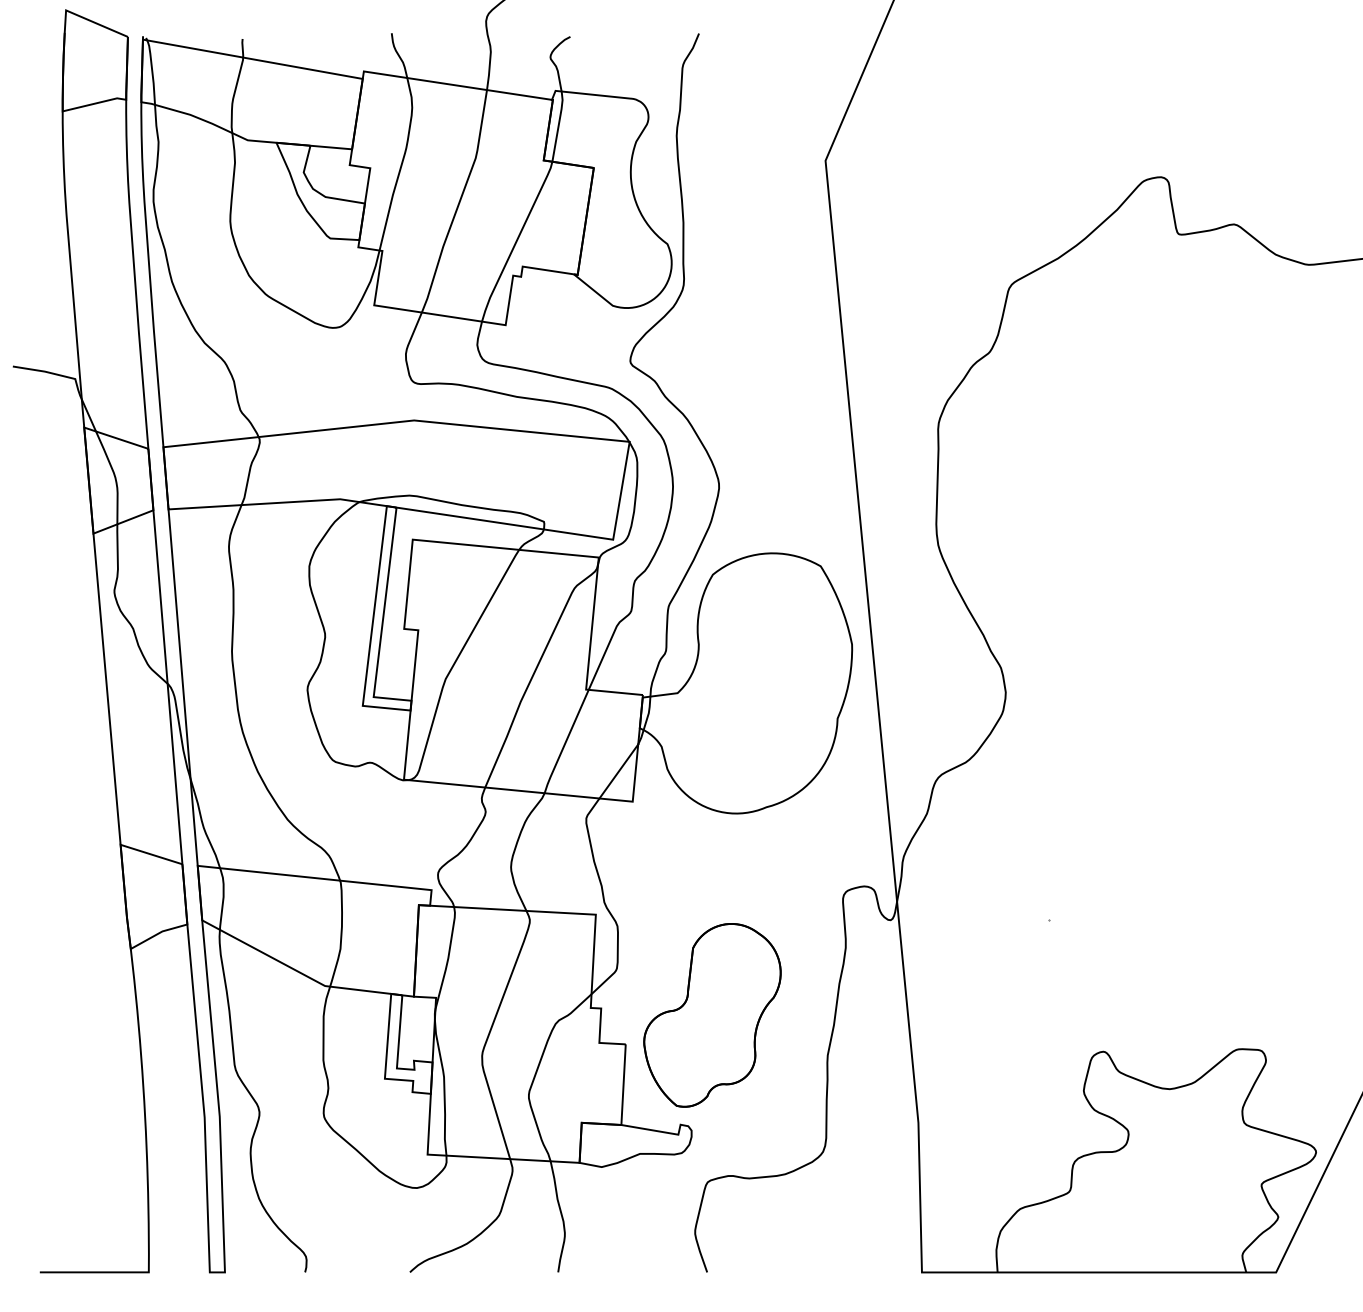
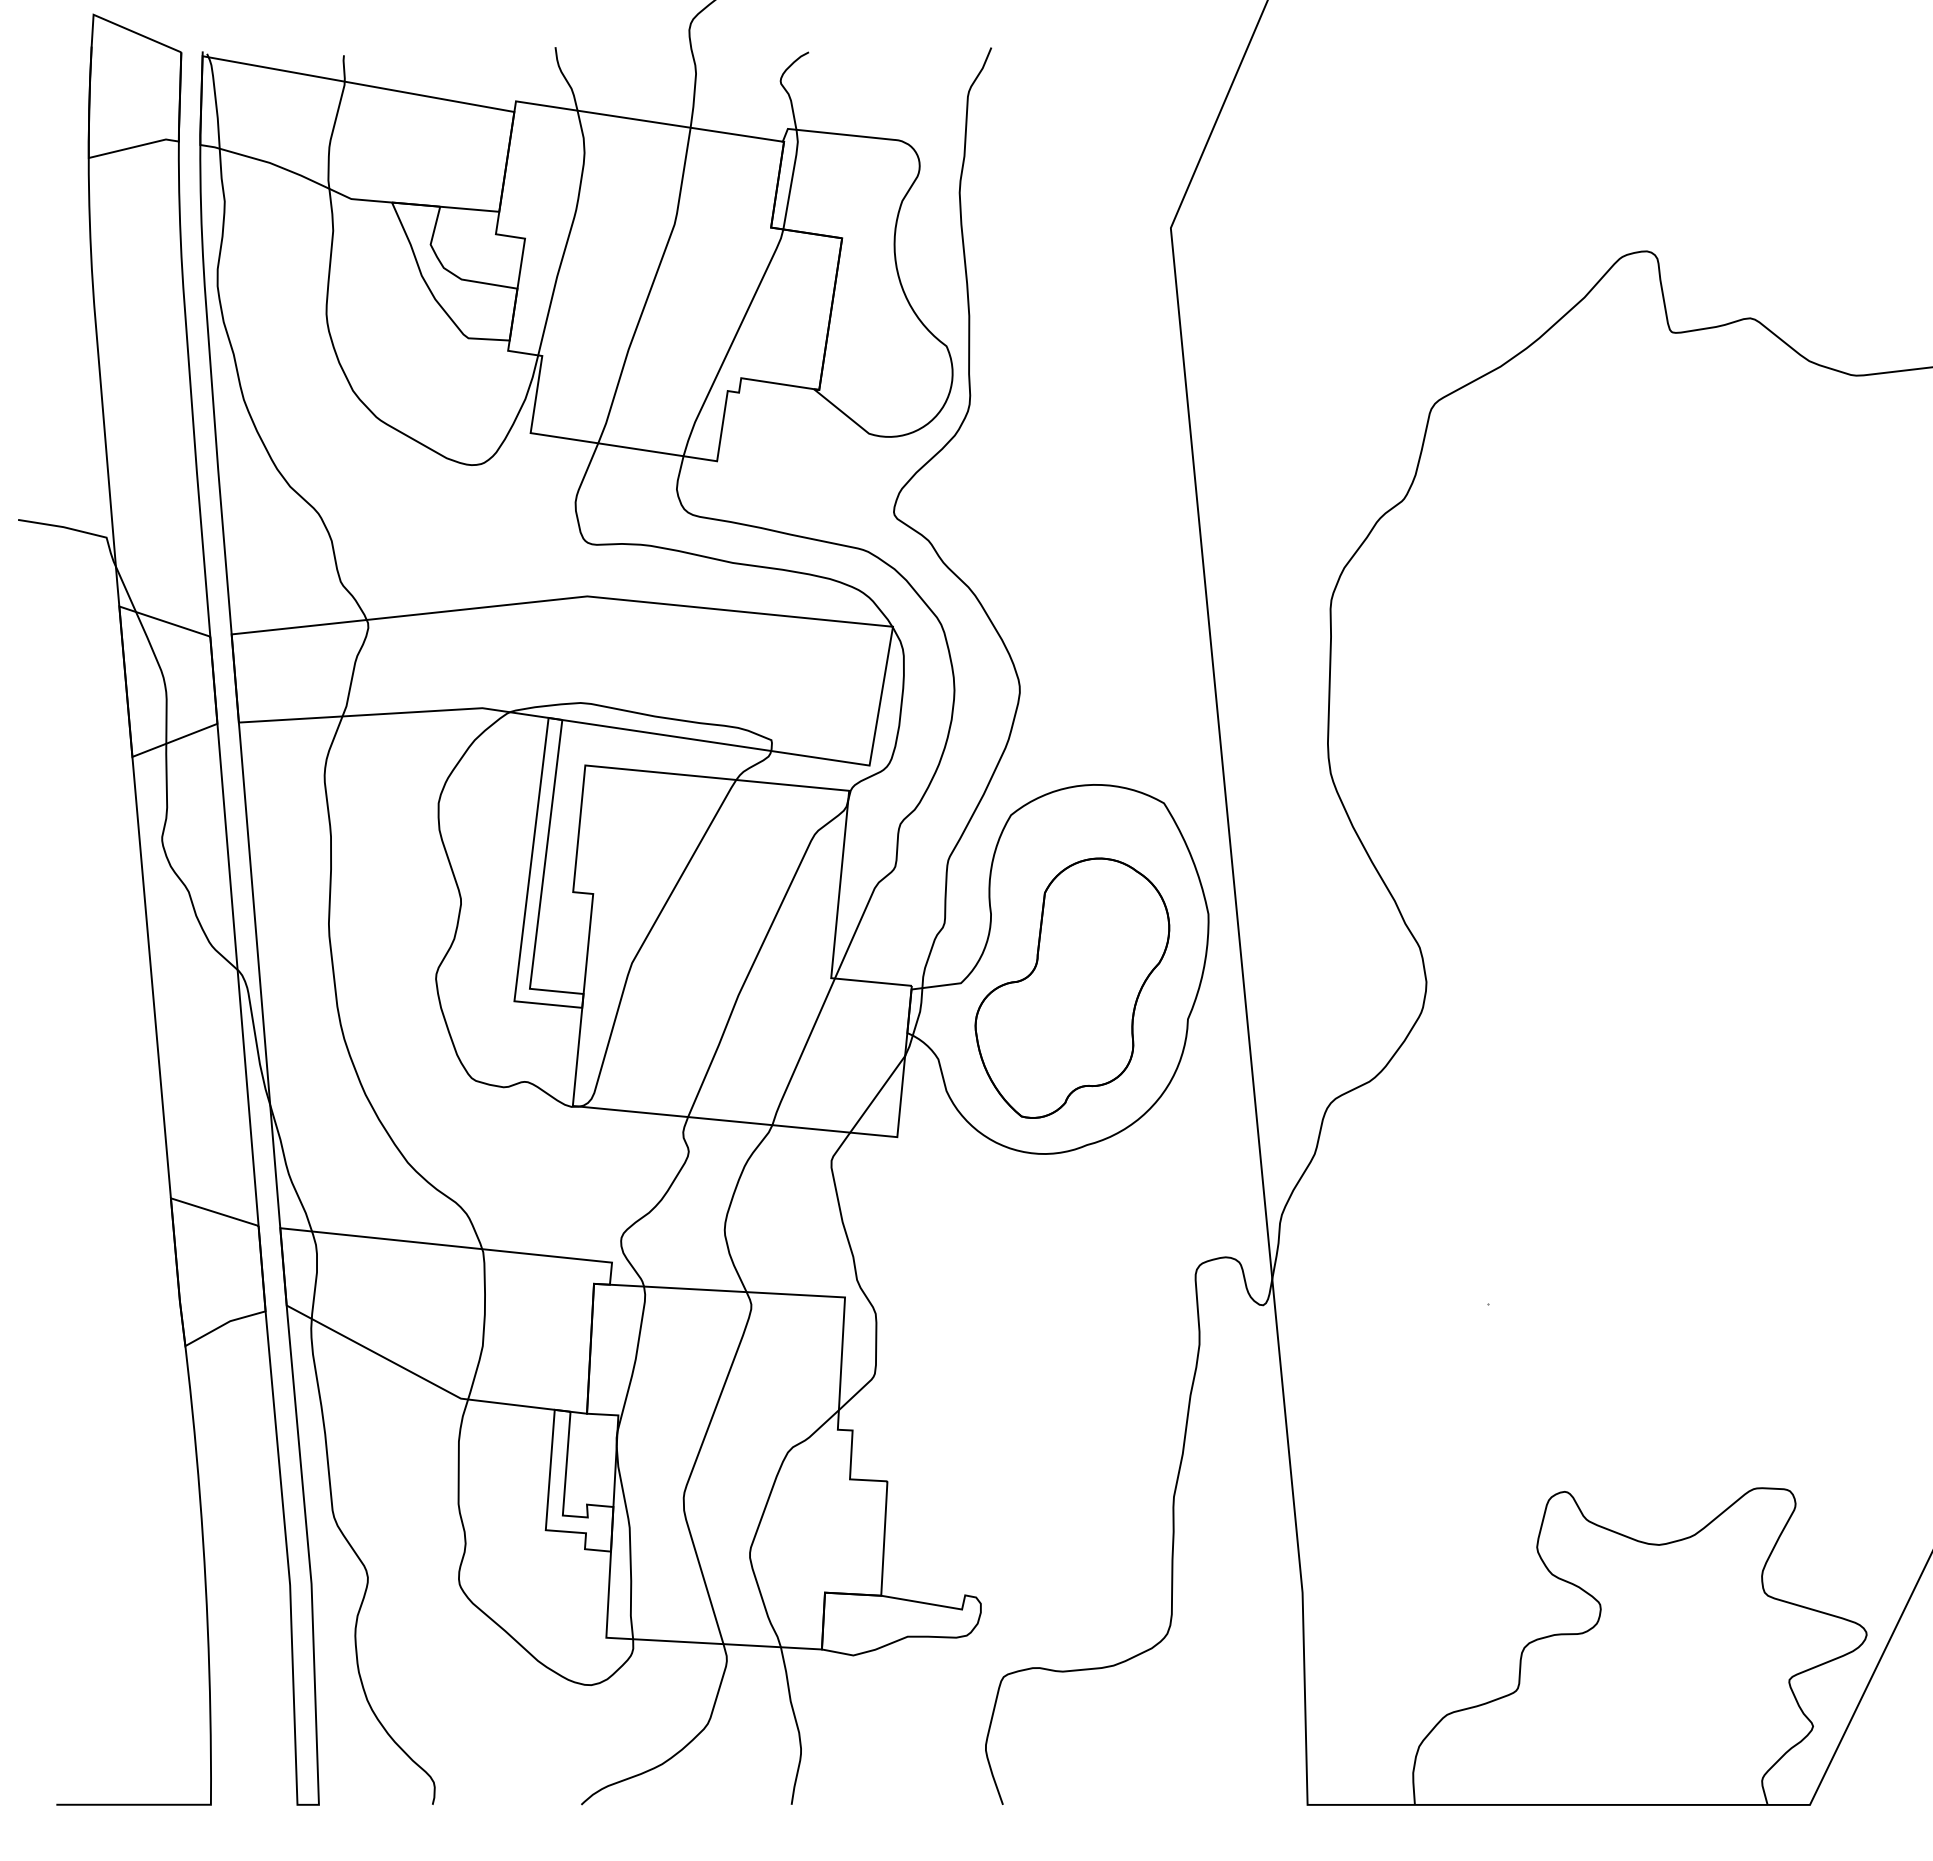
part: (712, 1014) -> (1072, 987), moved

